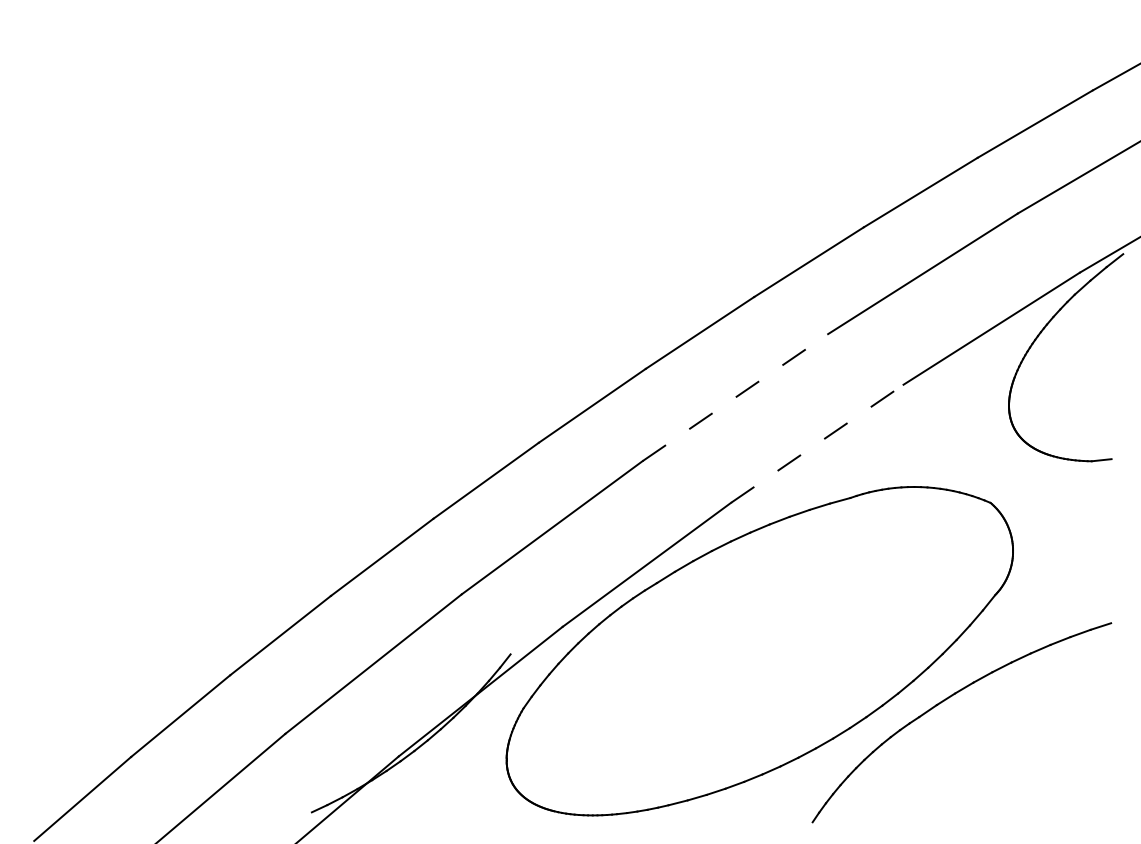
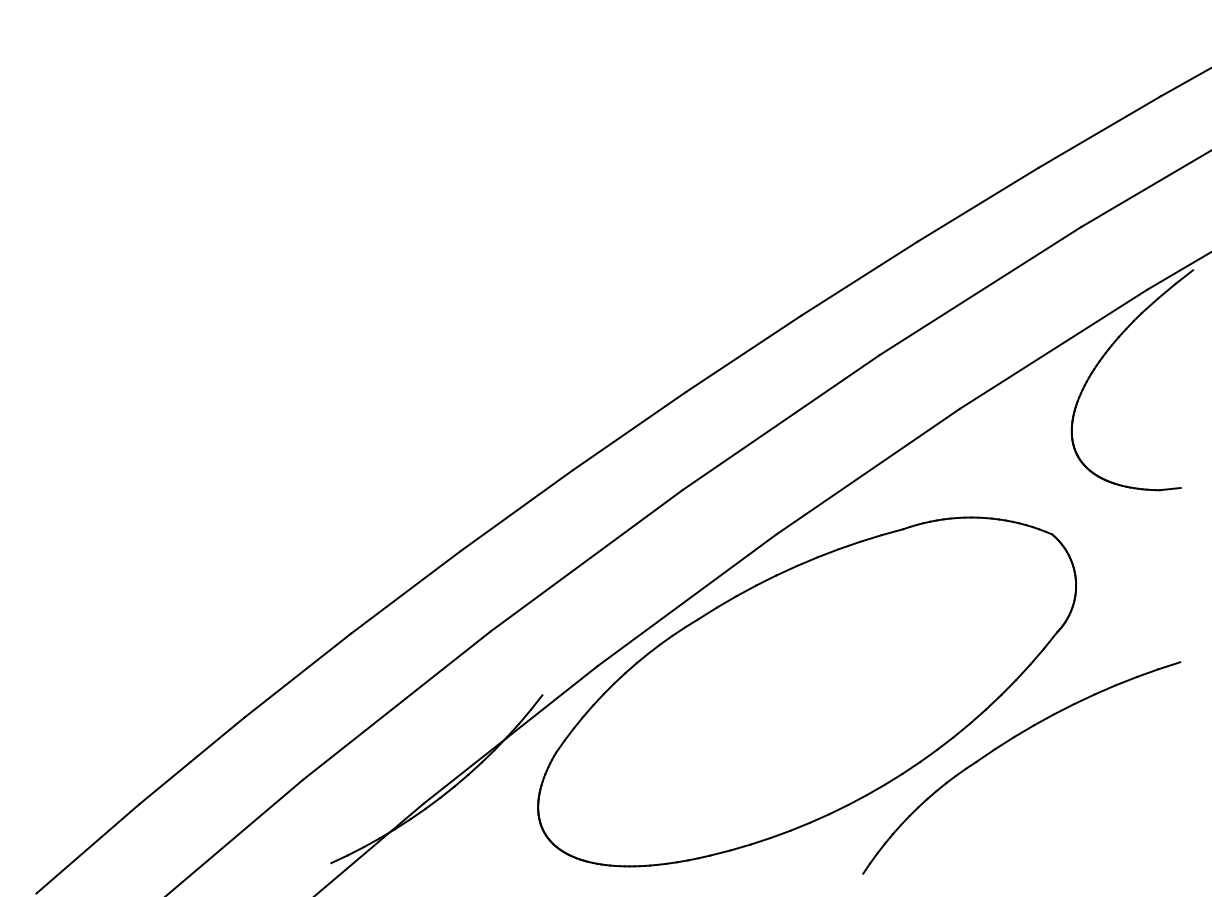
line: (735, 397) -> (781, 422), dashed -> solid
line: (817, 443) -> (868, 471), dashed -> solid

